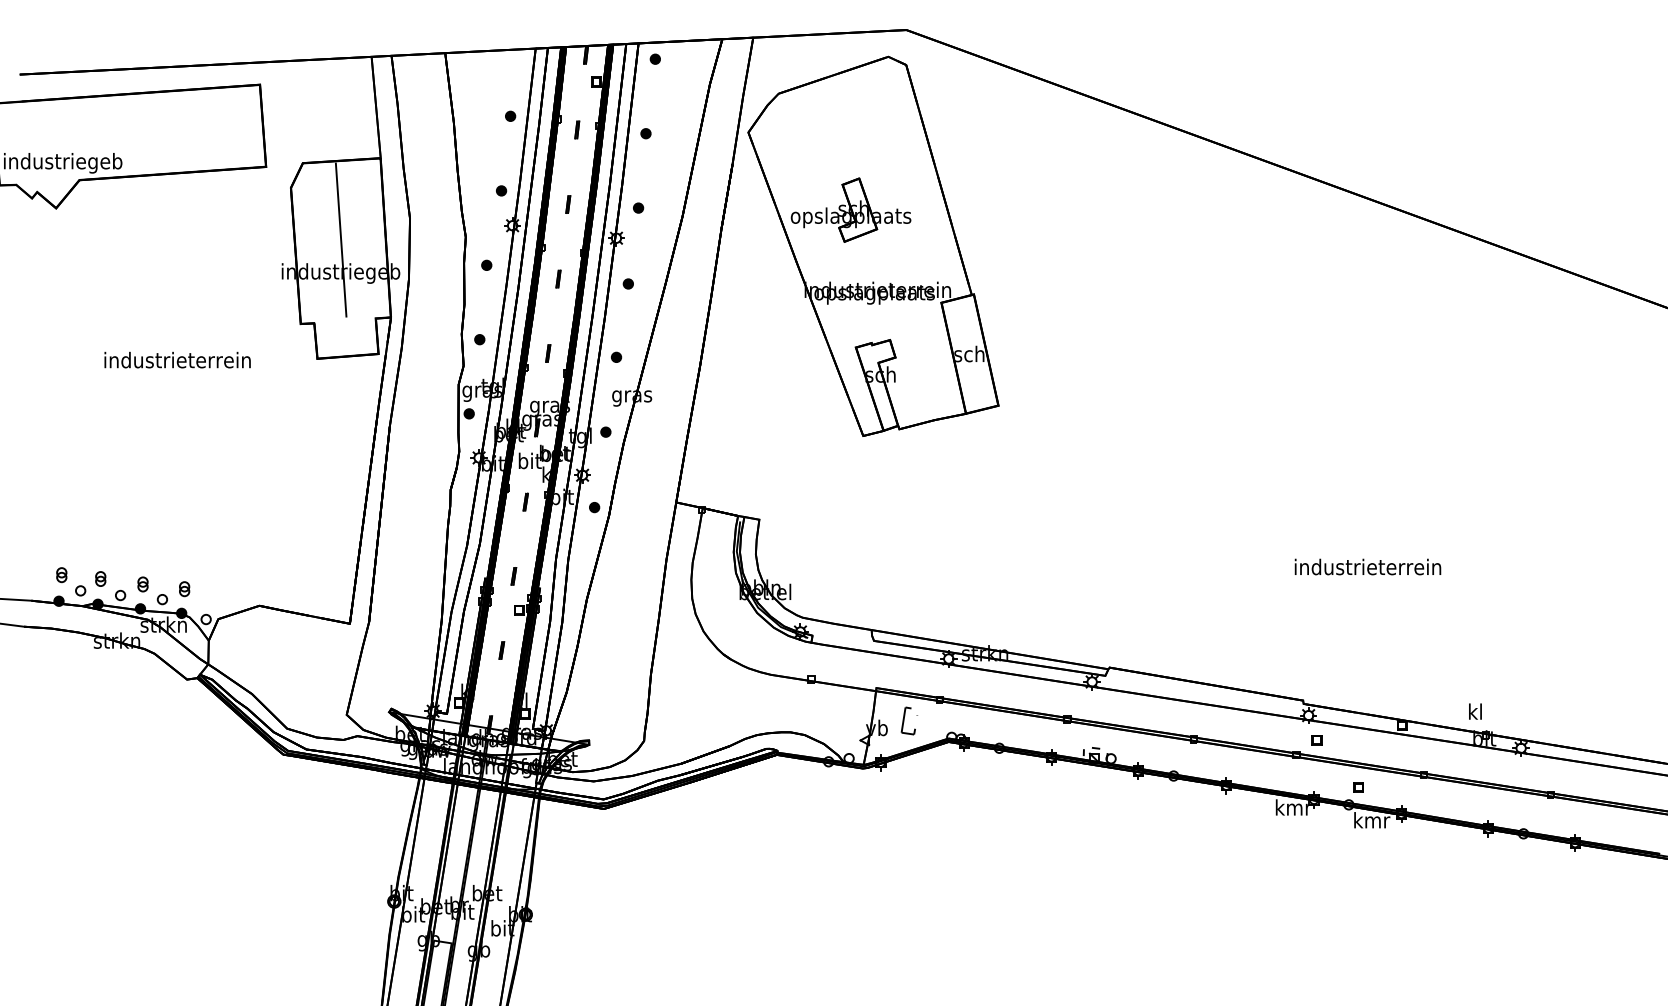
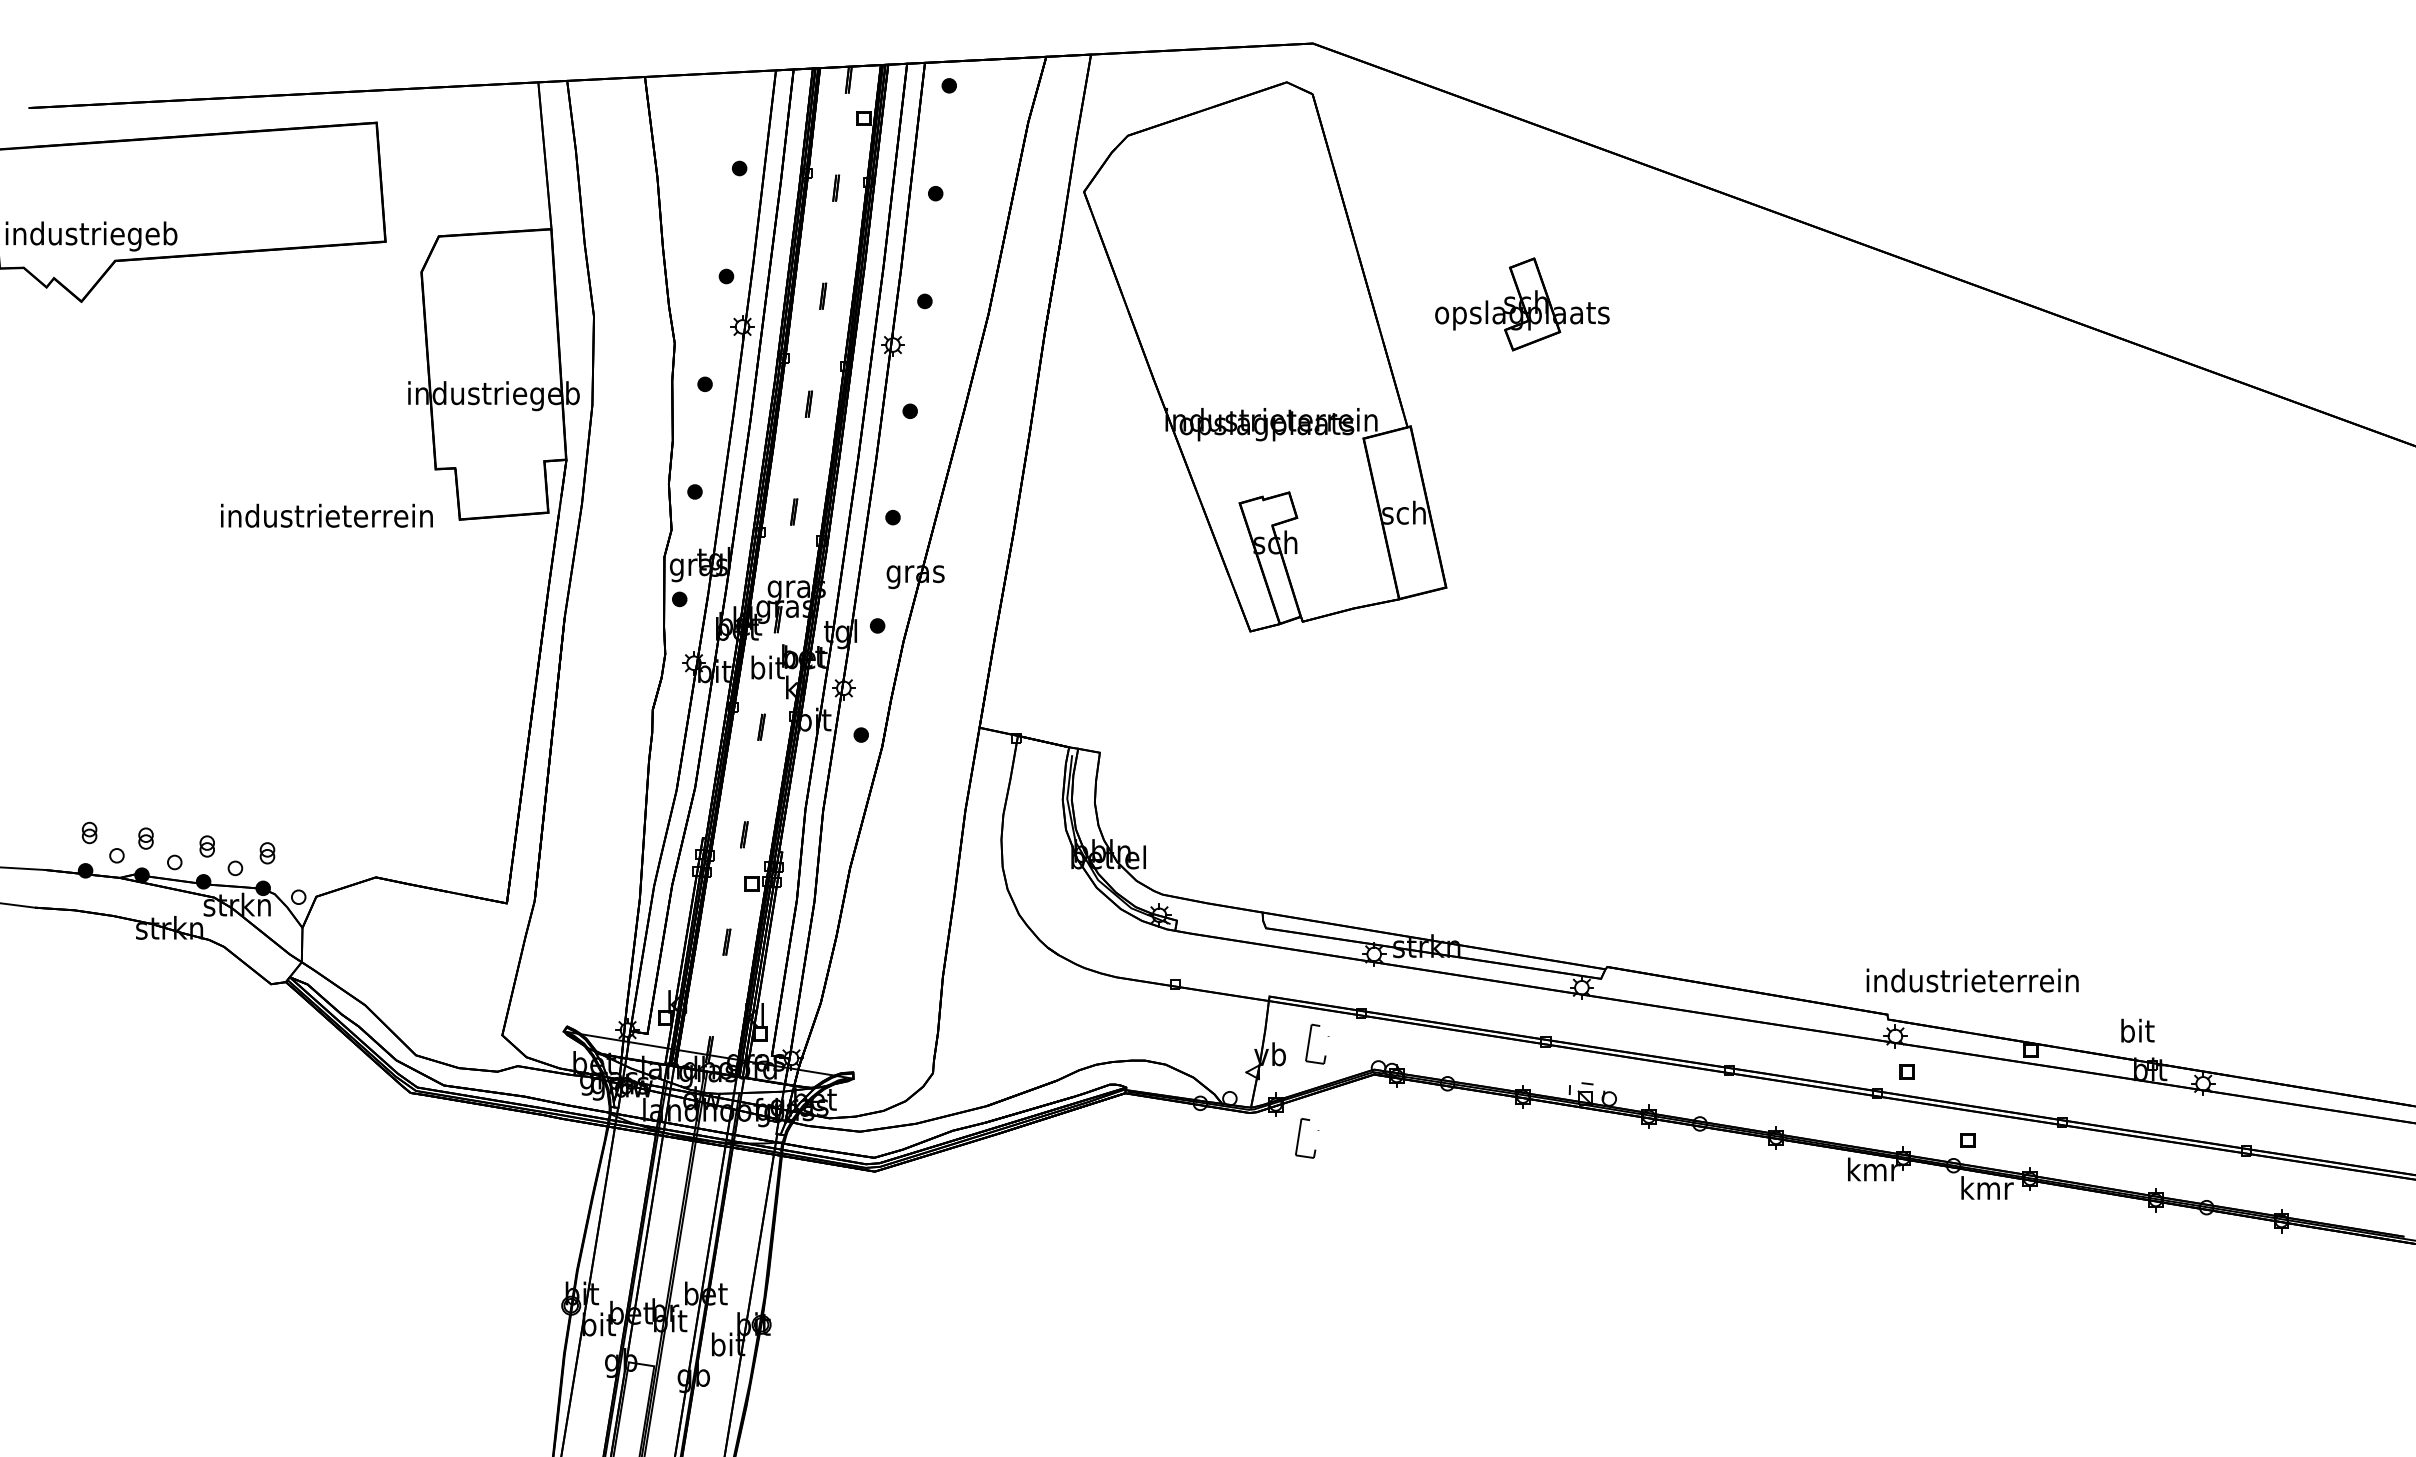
part: (850, 209) -> (1521, 303), moved
line: (340, 239) -> (493, 346), removed
text: (177, 359) -> (326, 514), moved
text: (1367, 566) -> (1971, 979), moved
text: (1475, 711) -> (2137, 1030), kl -> bit
curve: (897, 785) -> (1299, 1137), added

